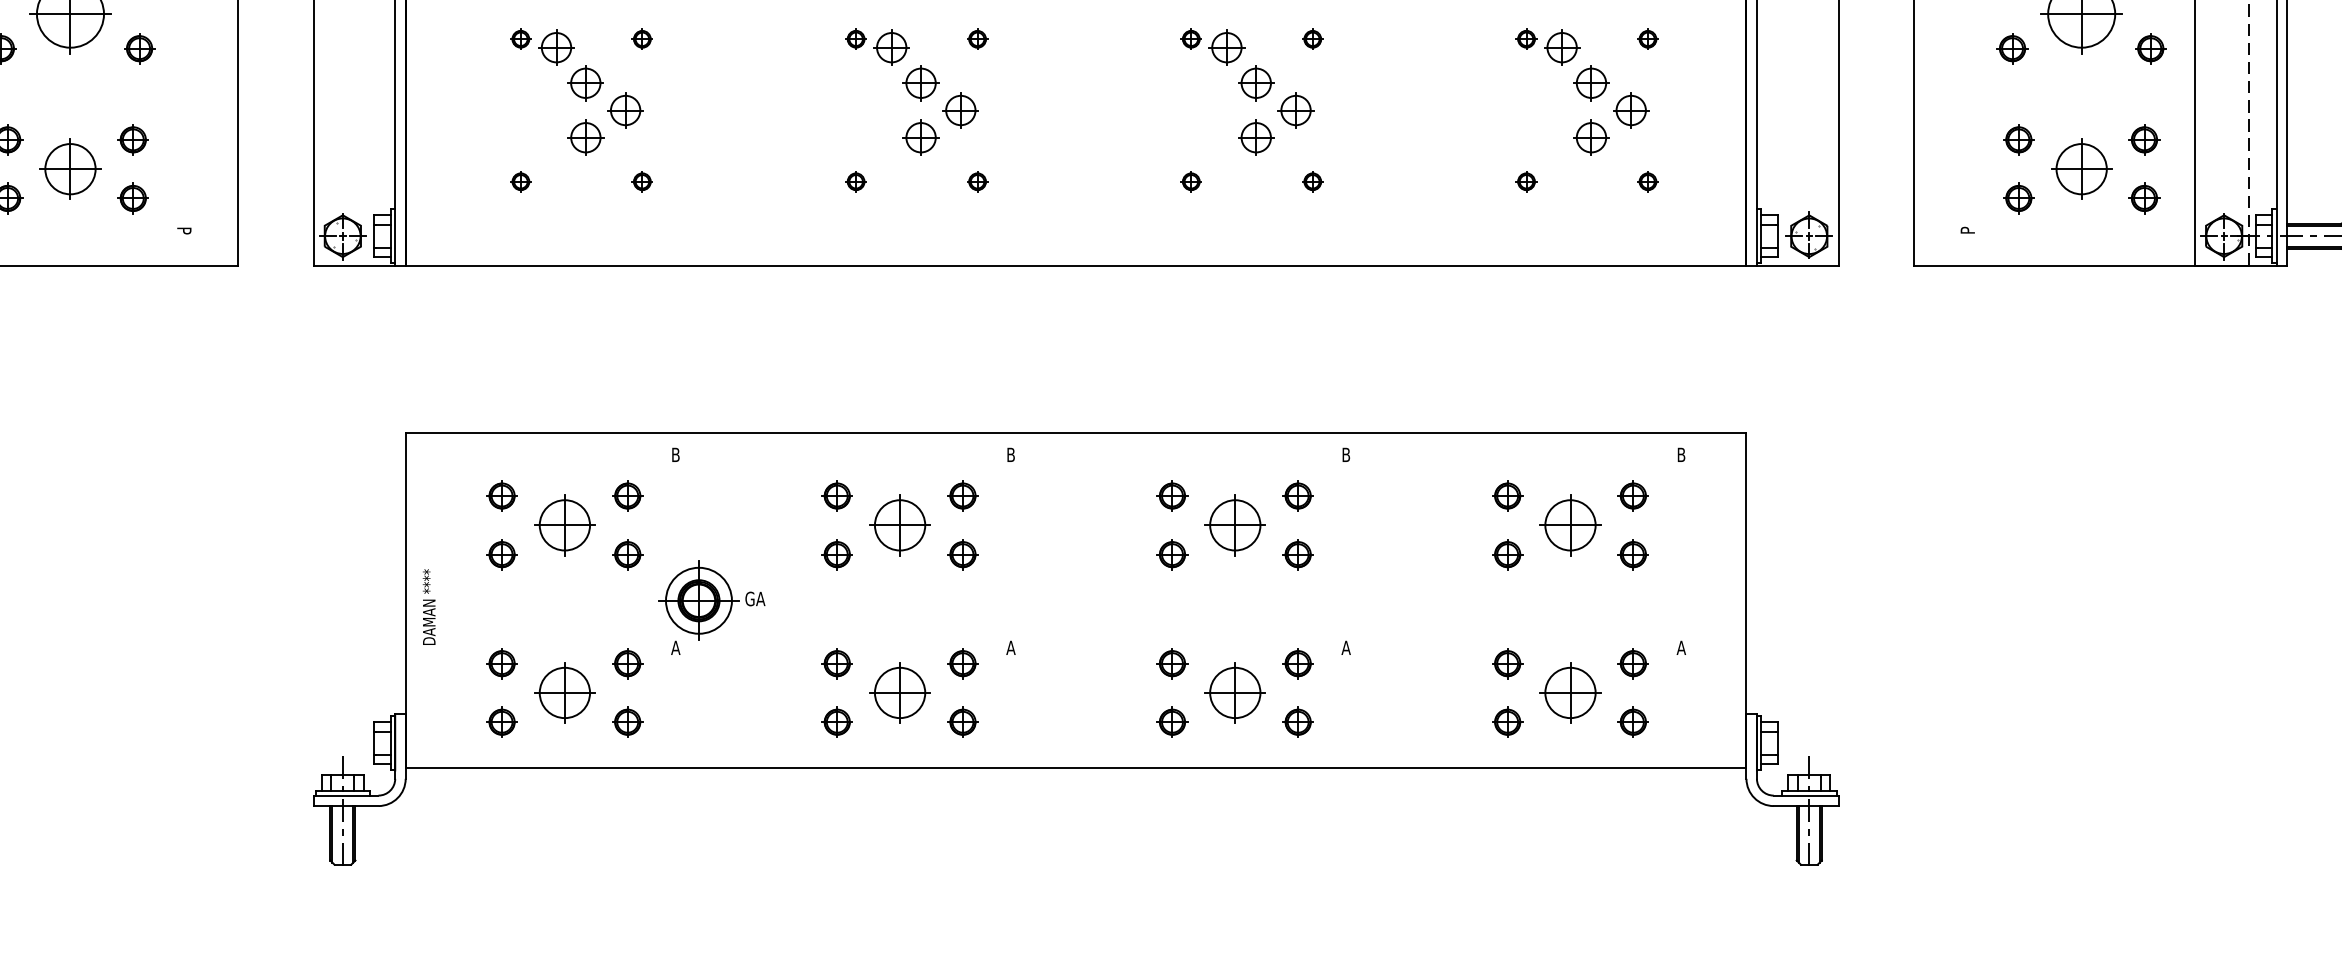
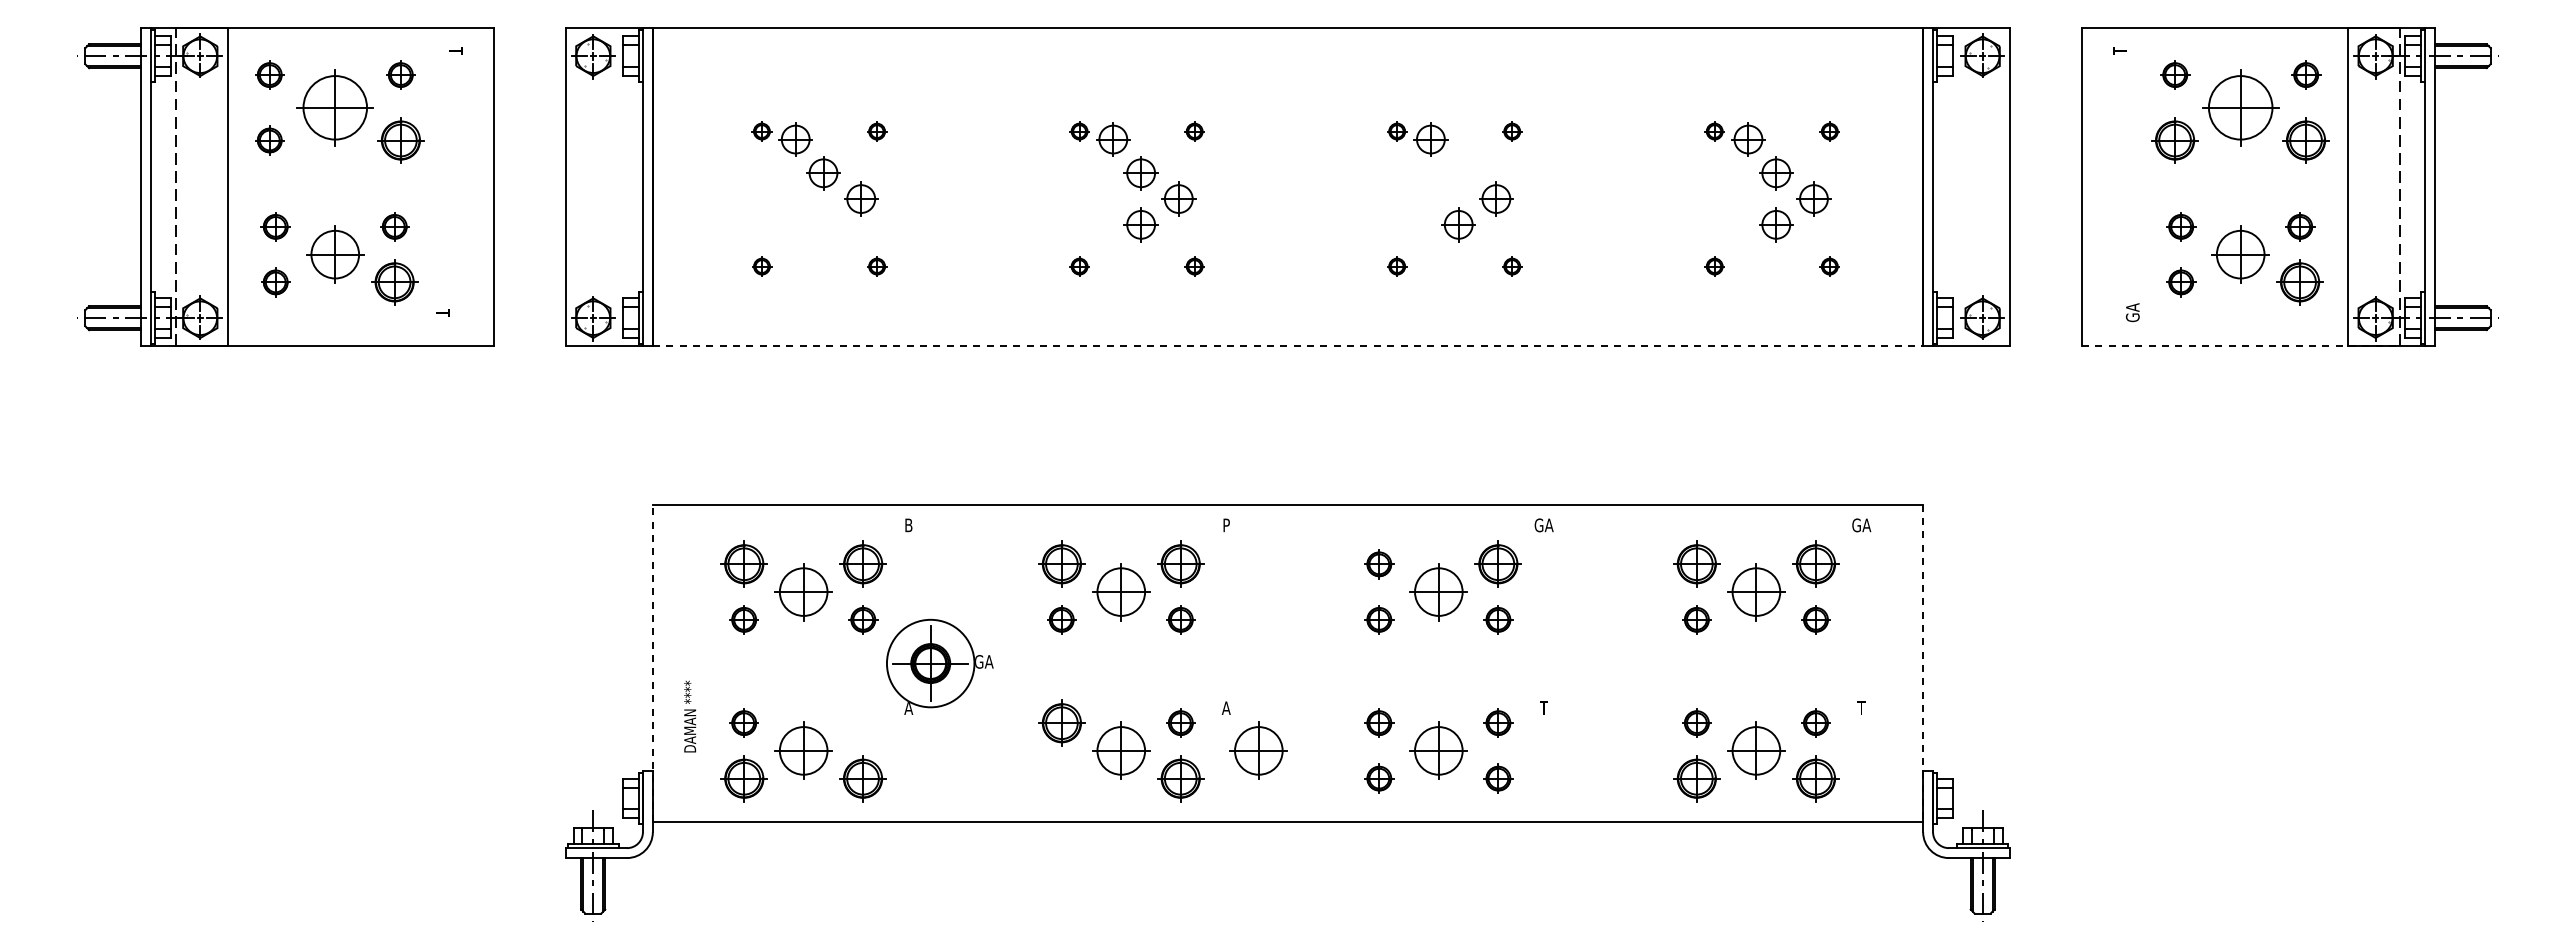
part: (139, 48) -> (400, 140), size x1.6
part: (2012, 48) -> (2175, 140), size x1.6
part: (2151, 48) -> (2306, 140), size x1.6
part: (1256, 83) -> (1458, 173), removed
part: (585, 137) -> (823, 224), removed
part: (133, 198) -> (394, 282), size x1.6
part: (2144, 198) -> (2300, 282), size x1.6
text: (183, 230) -> (442, 312), P -> T
text: (1967, 230) -> (2132, 312), P -> GA
line: (1076, 266) -> (1288, 346), solid -> dashed
line: (2081, 266) -> (2240, 346), solid -> dashed
text: (1011, 455) -> (1226, 525), B -> P
text: (1345, 455) -> (1543, 525), B -> GA
text: (1681, 455) -> (1861, 525), B -> GA
part: (501, 496) -> (743, 564), size x1.6
part: (628, 496) -> (863, 564), size x1.6
part: (837, 496) -> (1061, 564), size x1.6
part: (962, 496) -> (1180, 564), size x1.6
part: (1298, 496) -> (1498, 564), size x1.6
part: (1507, 496) -> (1696, 564), size x1.6
part: (1632, 496) -> (1815, 564), size x1.6
line: (405, 600) -> (652, 663), solid -> dashed
circle: (698, 600) -> (930, 663), size x1.4
line: (1746, 600) -> (1923, 663), solid -> dashed
text: (429, 607) -> (690, 716), moved
text: (1345, 647) -> (1543, 707), A -> T
text: (1681, 647) -> (1861, 707), A -> T
part: (628, 662) -> (863, 722), removed
part: (837, 662) -> (1061, 722), size x1.6
part: (1044, 692) -> (1258, 750), added
part: (501, 722) -> (743, 778), size x1.6
part: (628, 722) -> (863, 778), size x1.6
part: (837, 722) -> (1061, 778), removed
part: (962, 722) -> (1180, 778), size x1.6
part: (1507, 722) -> (1696, 778), size x1.6
part: (1632, 722) -> (1815, 778), size x1.6

